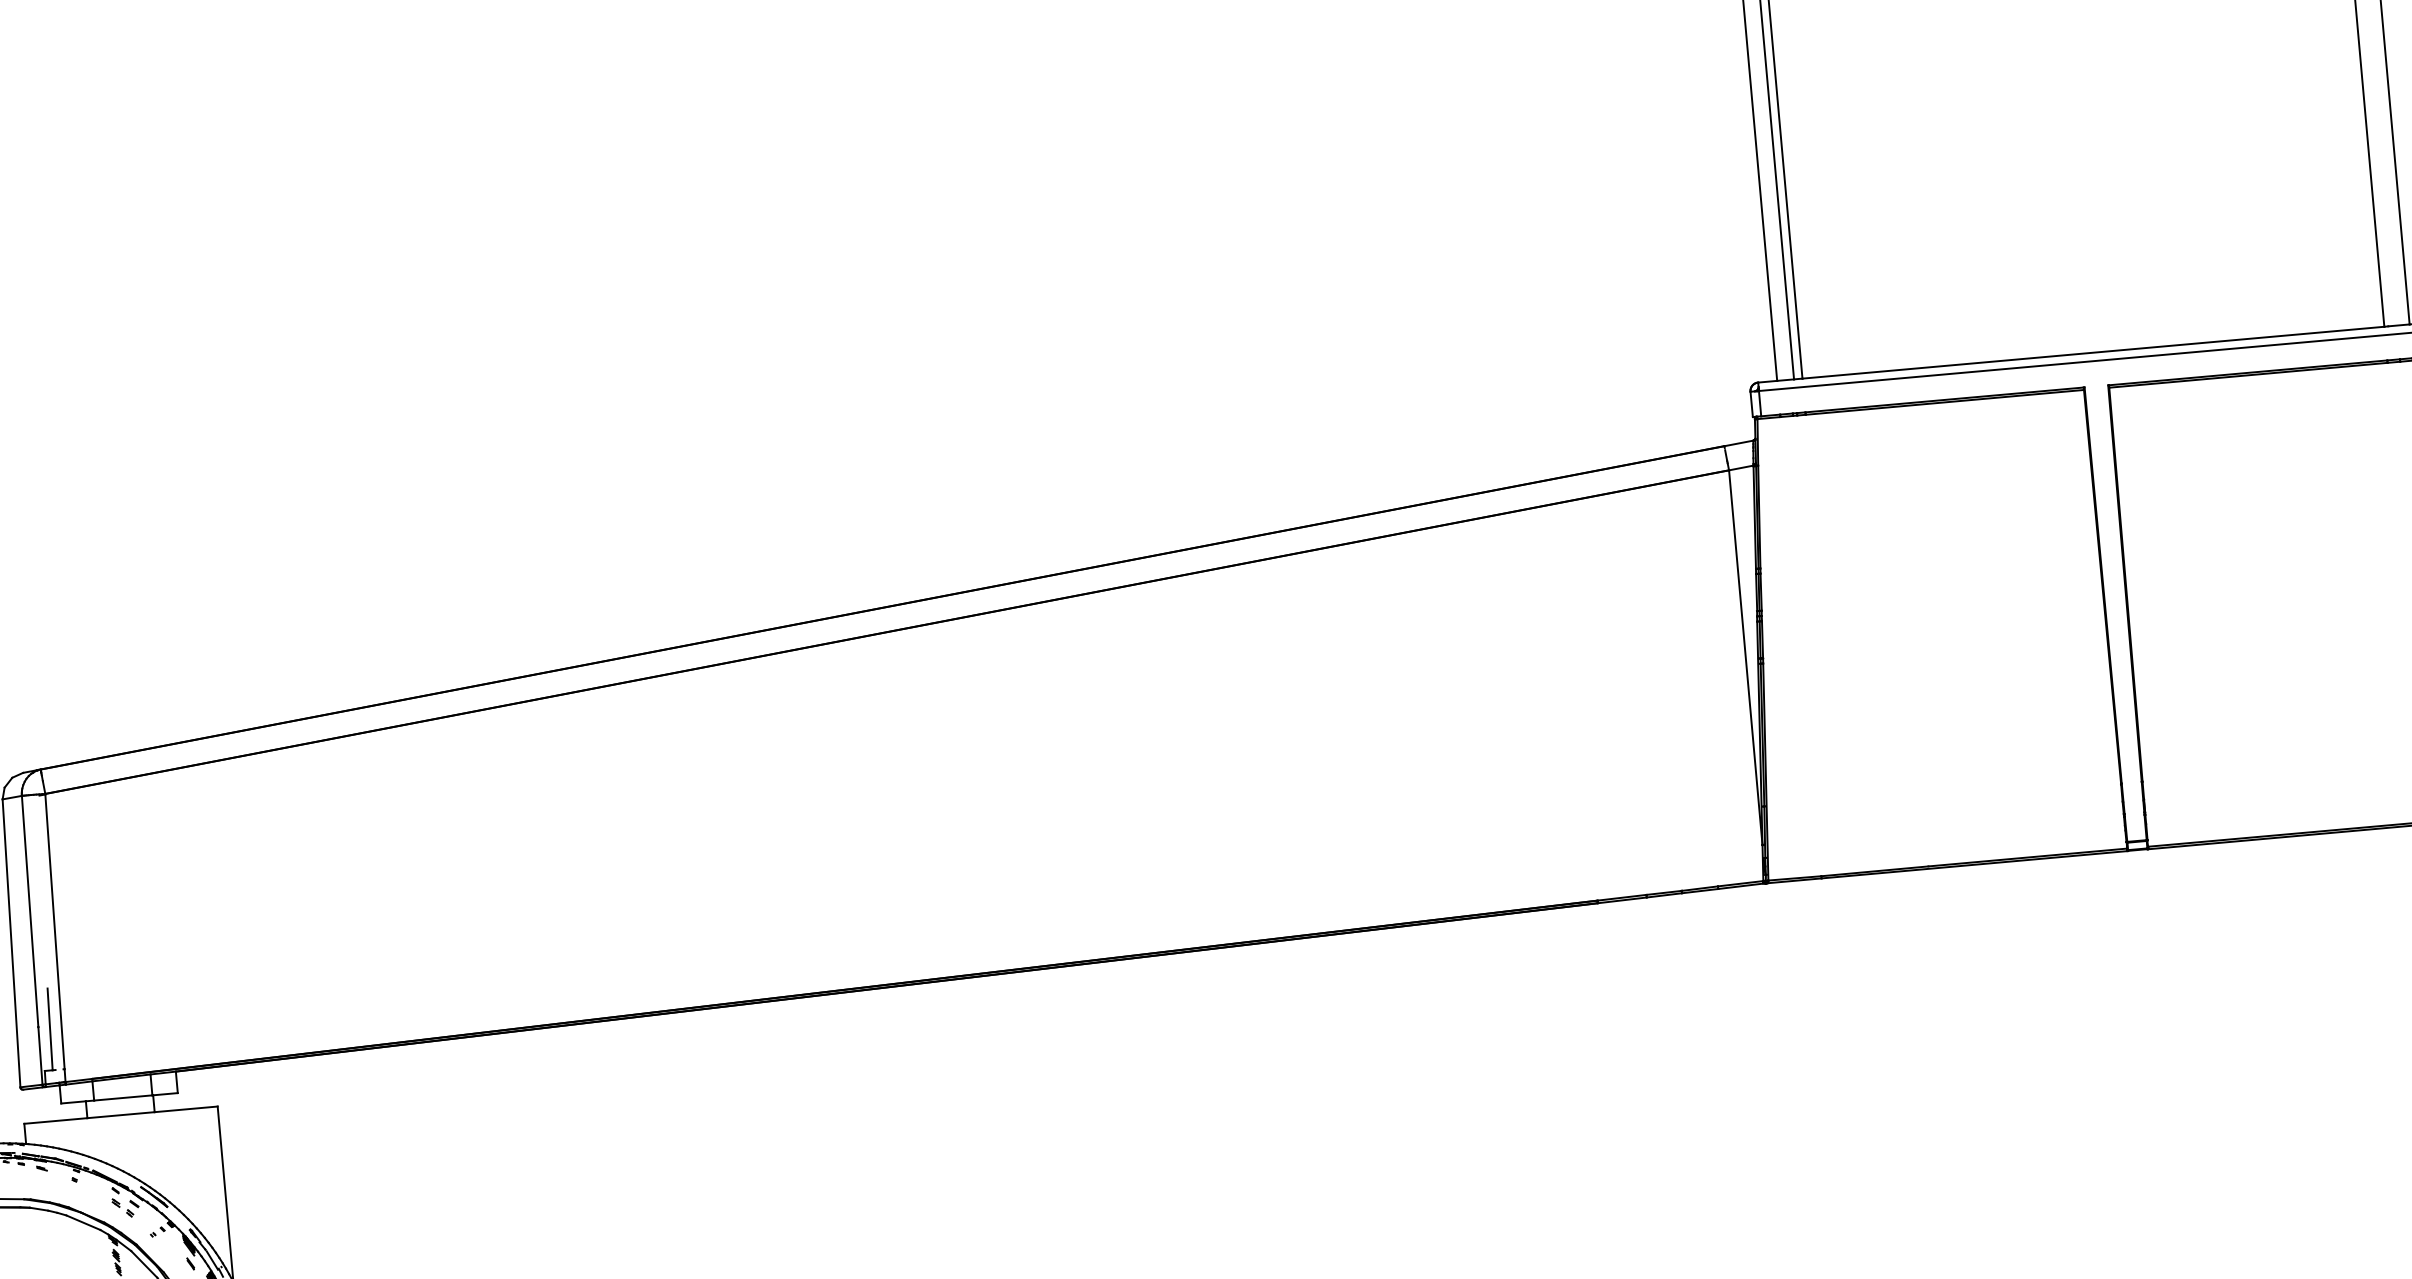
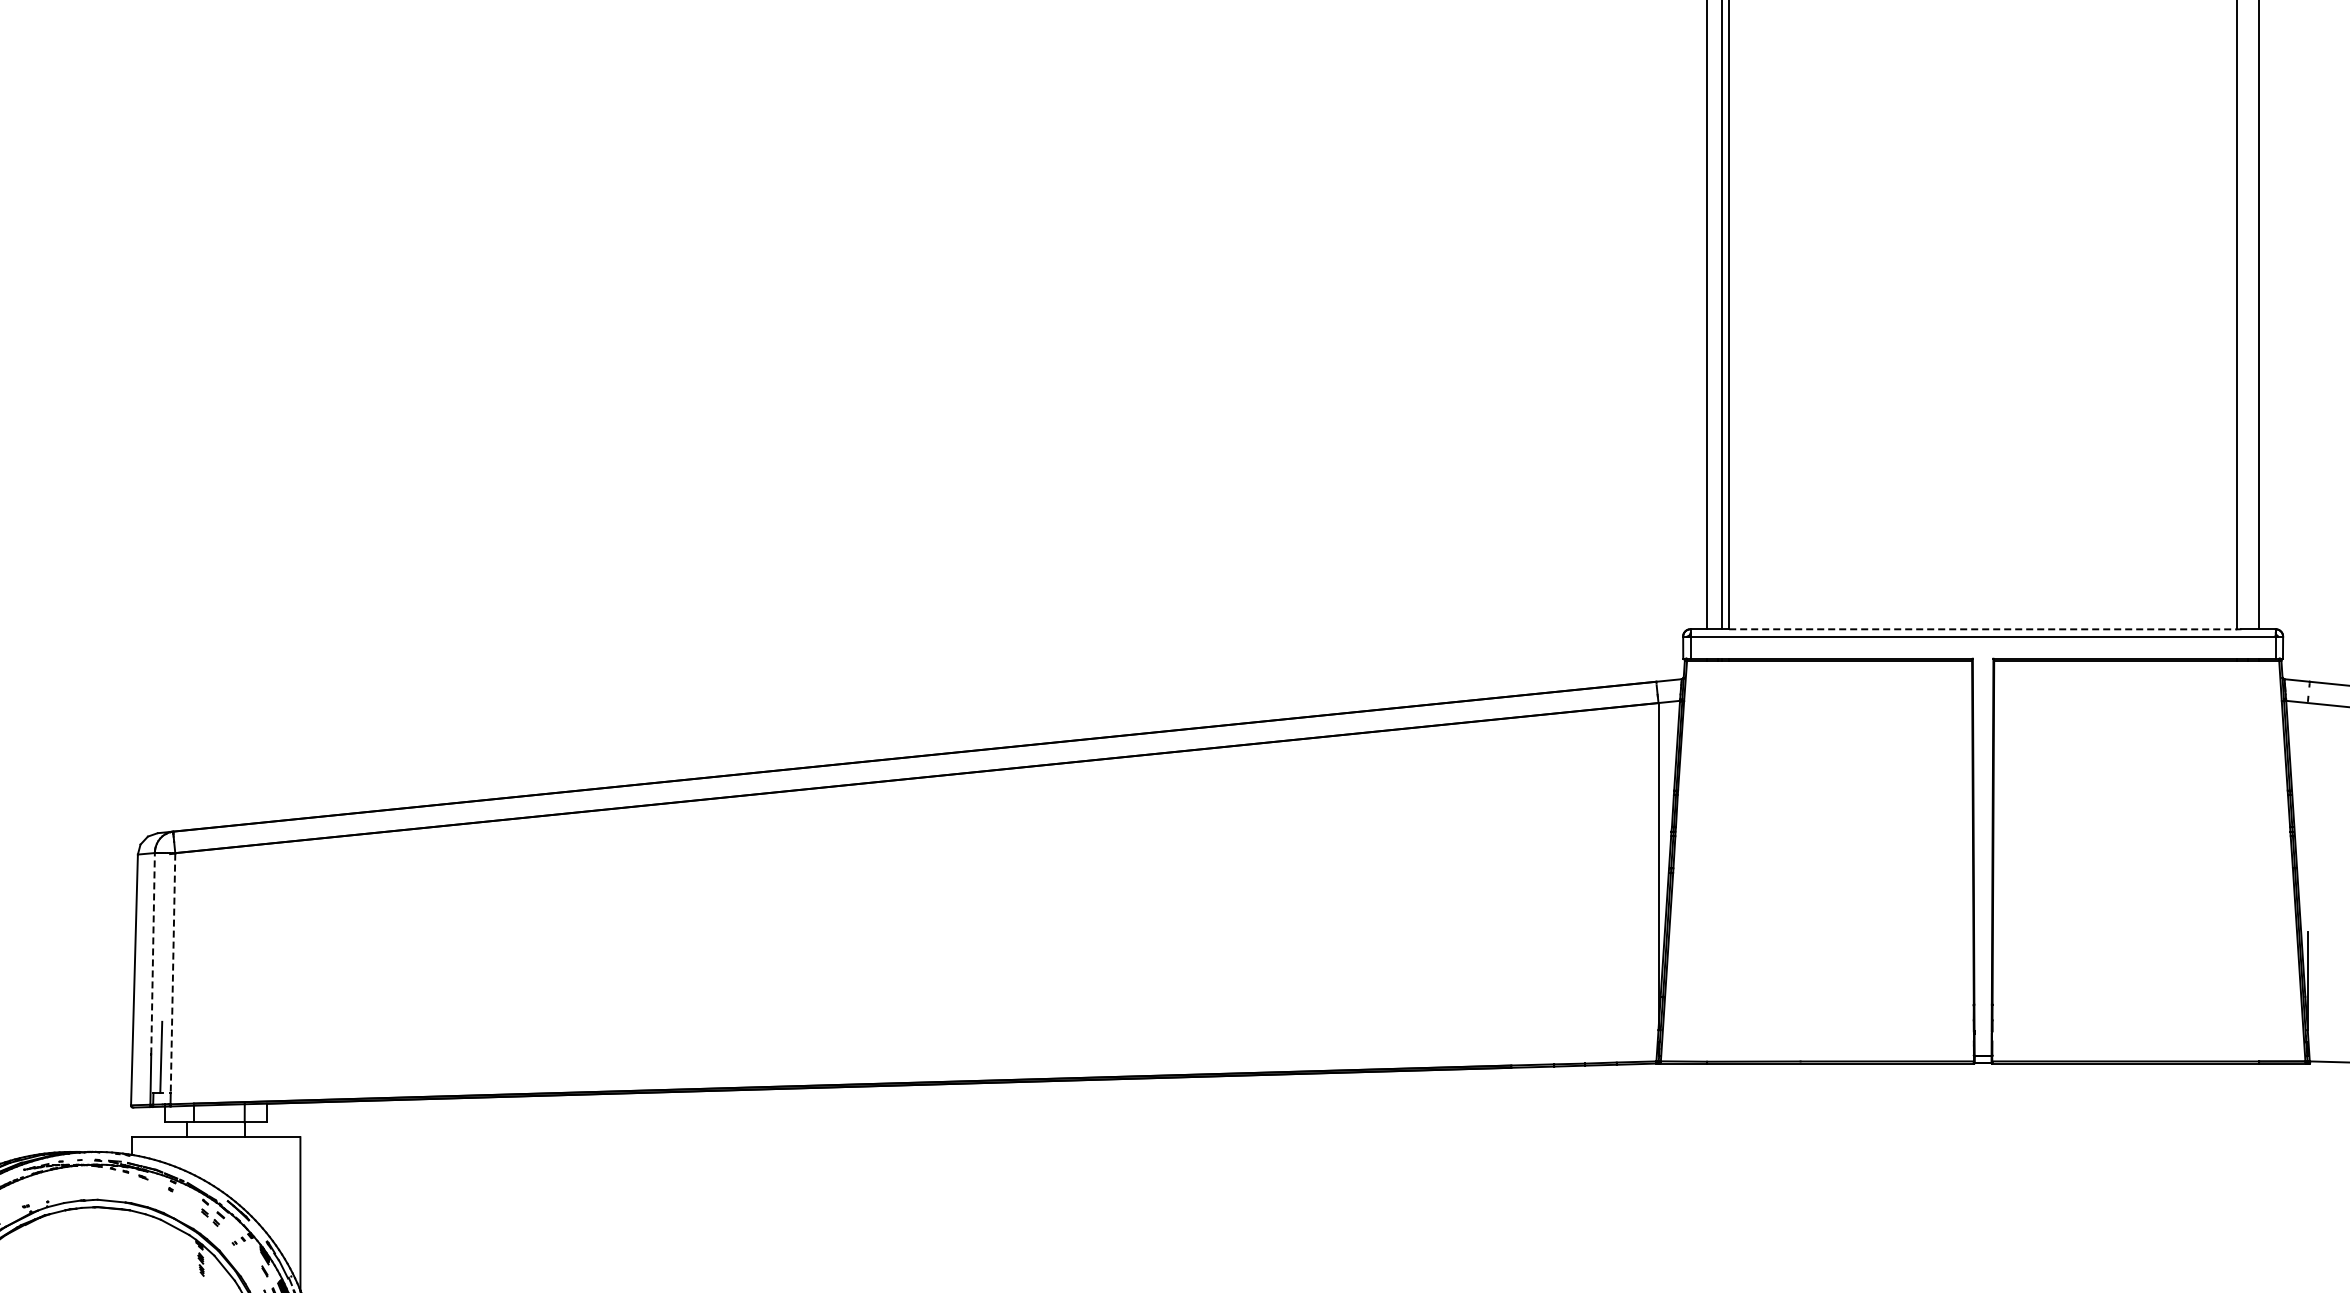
line: (2093, 352) -> (1983, 629), solid -> dashed
line: (30, 911) -> (153, 953), solid -> dashed
line: (55, 931) -> (173, 973), solid -> dashed

